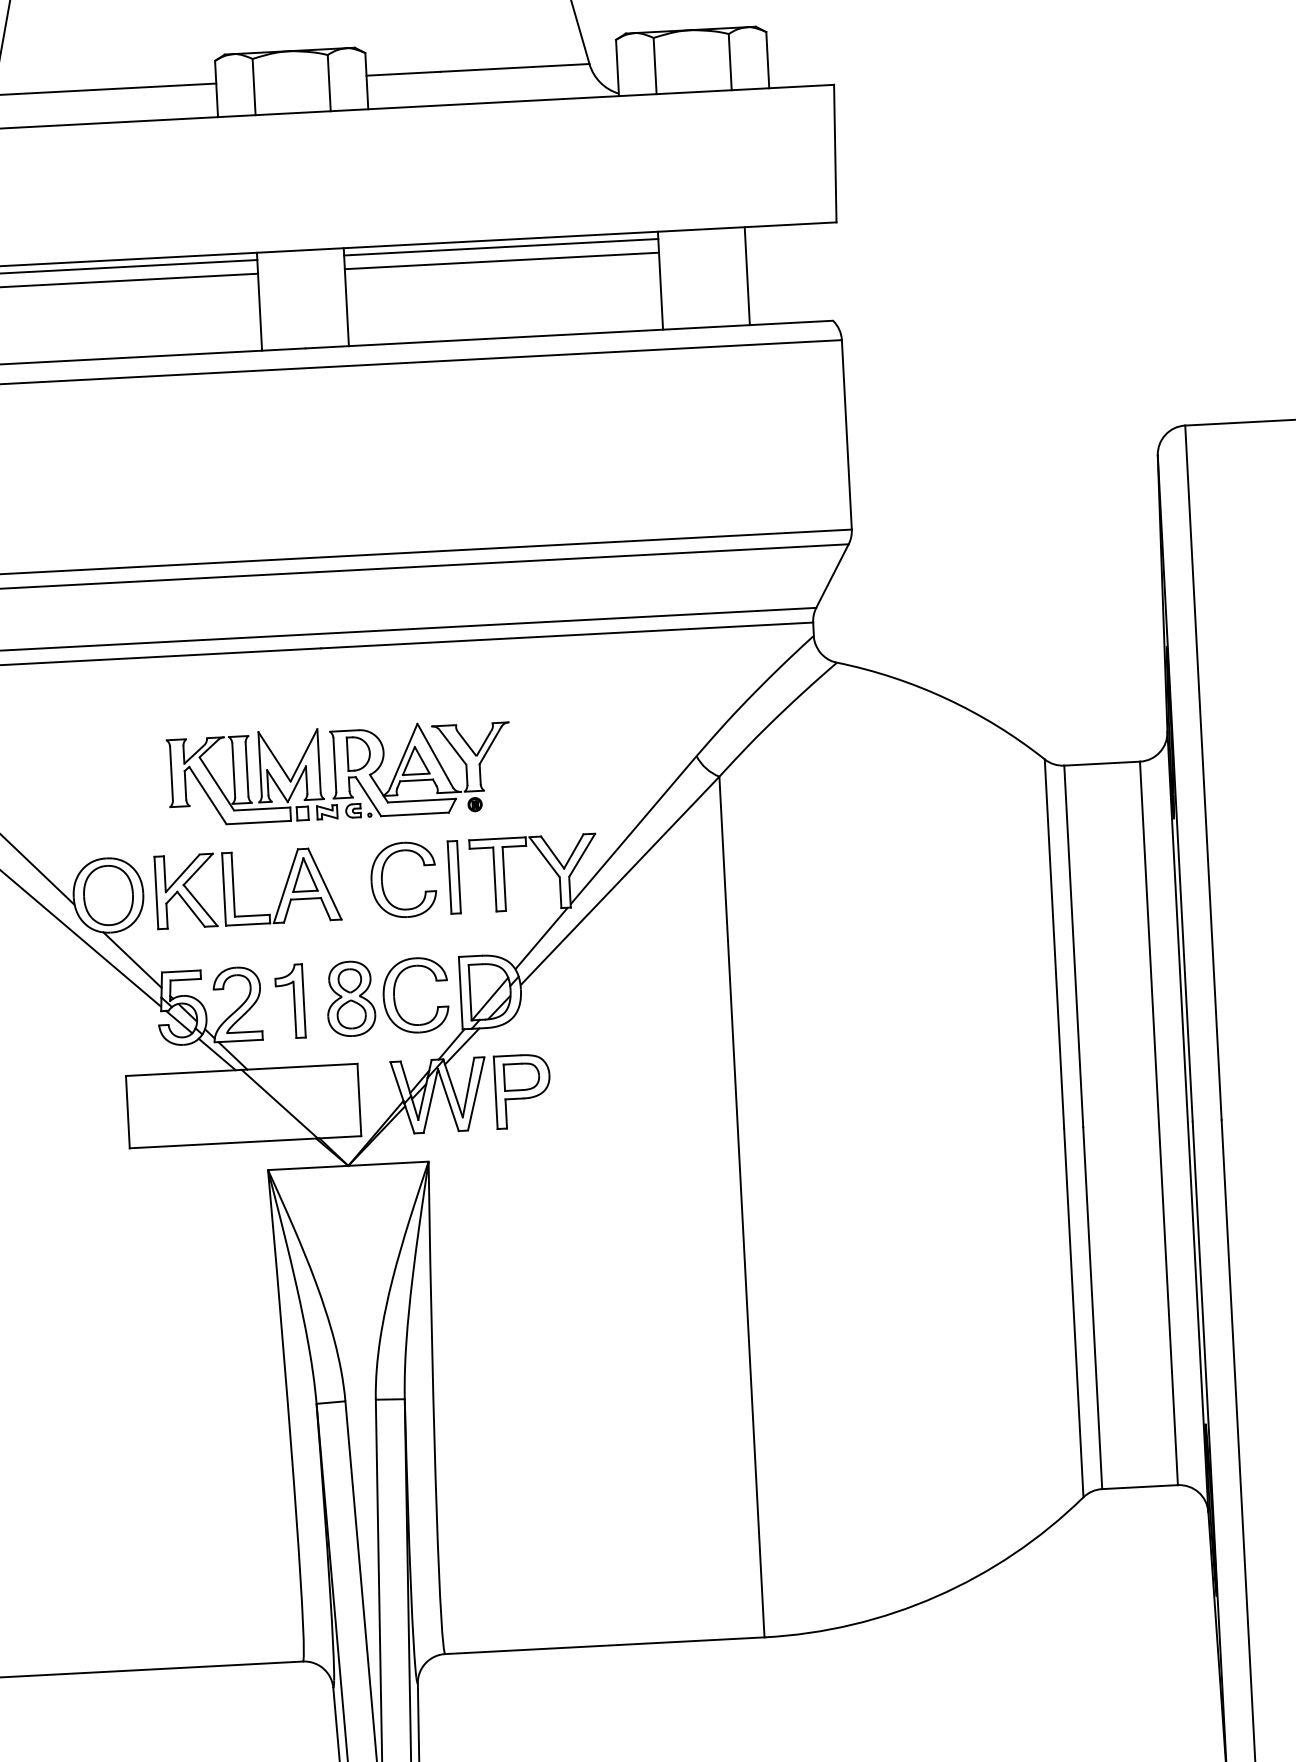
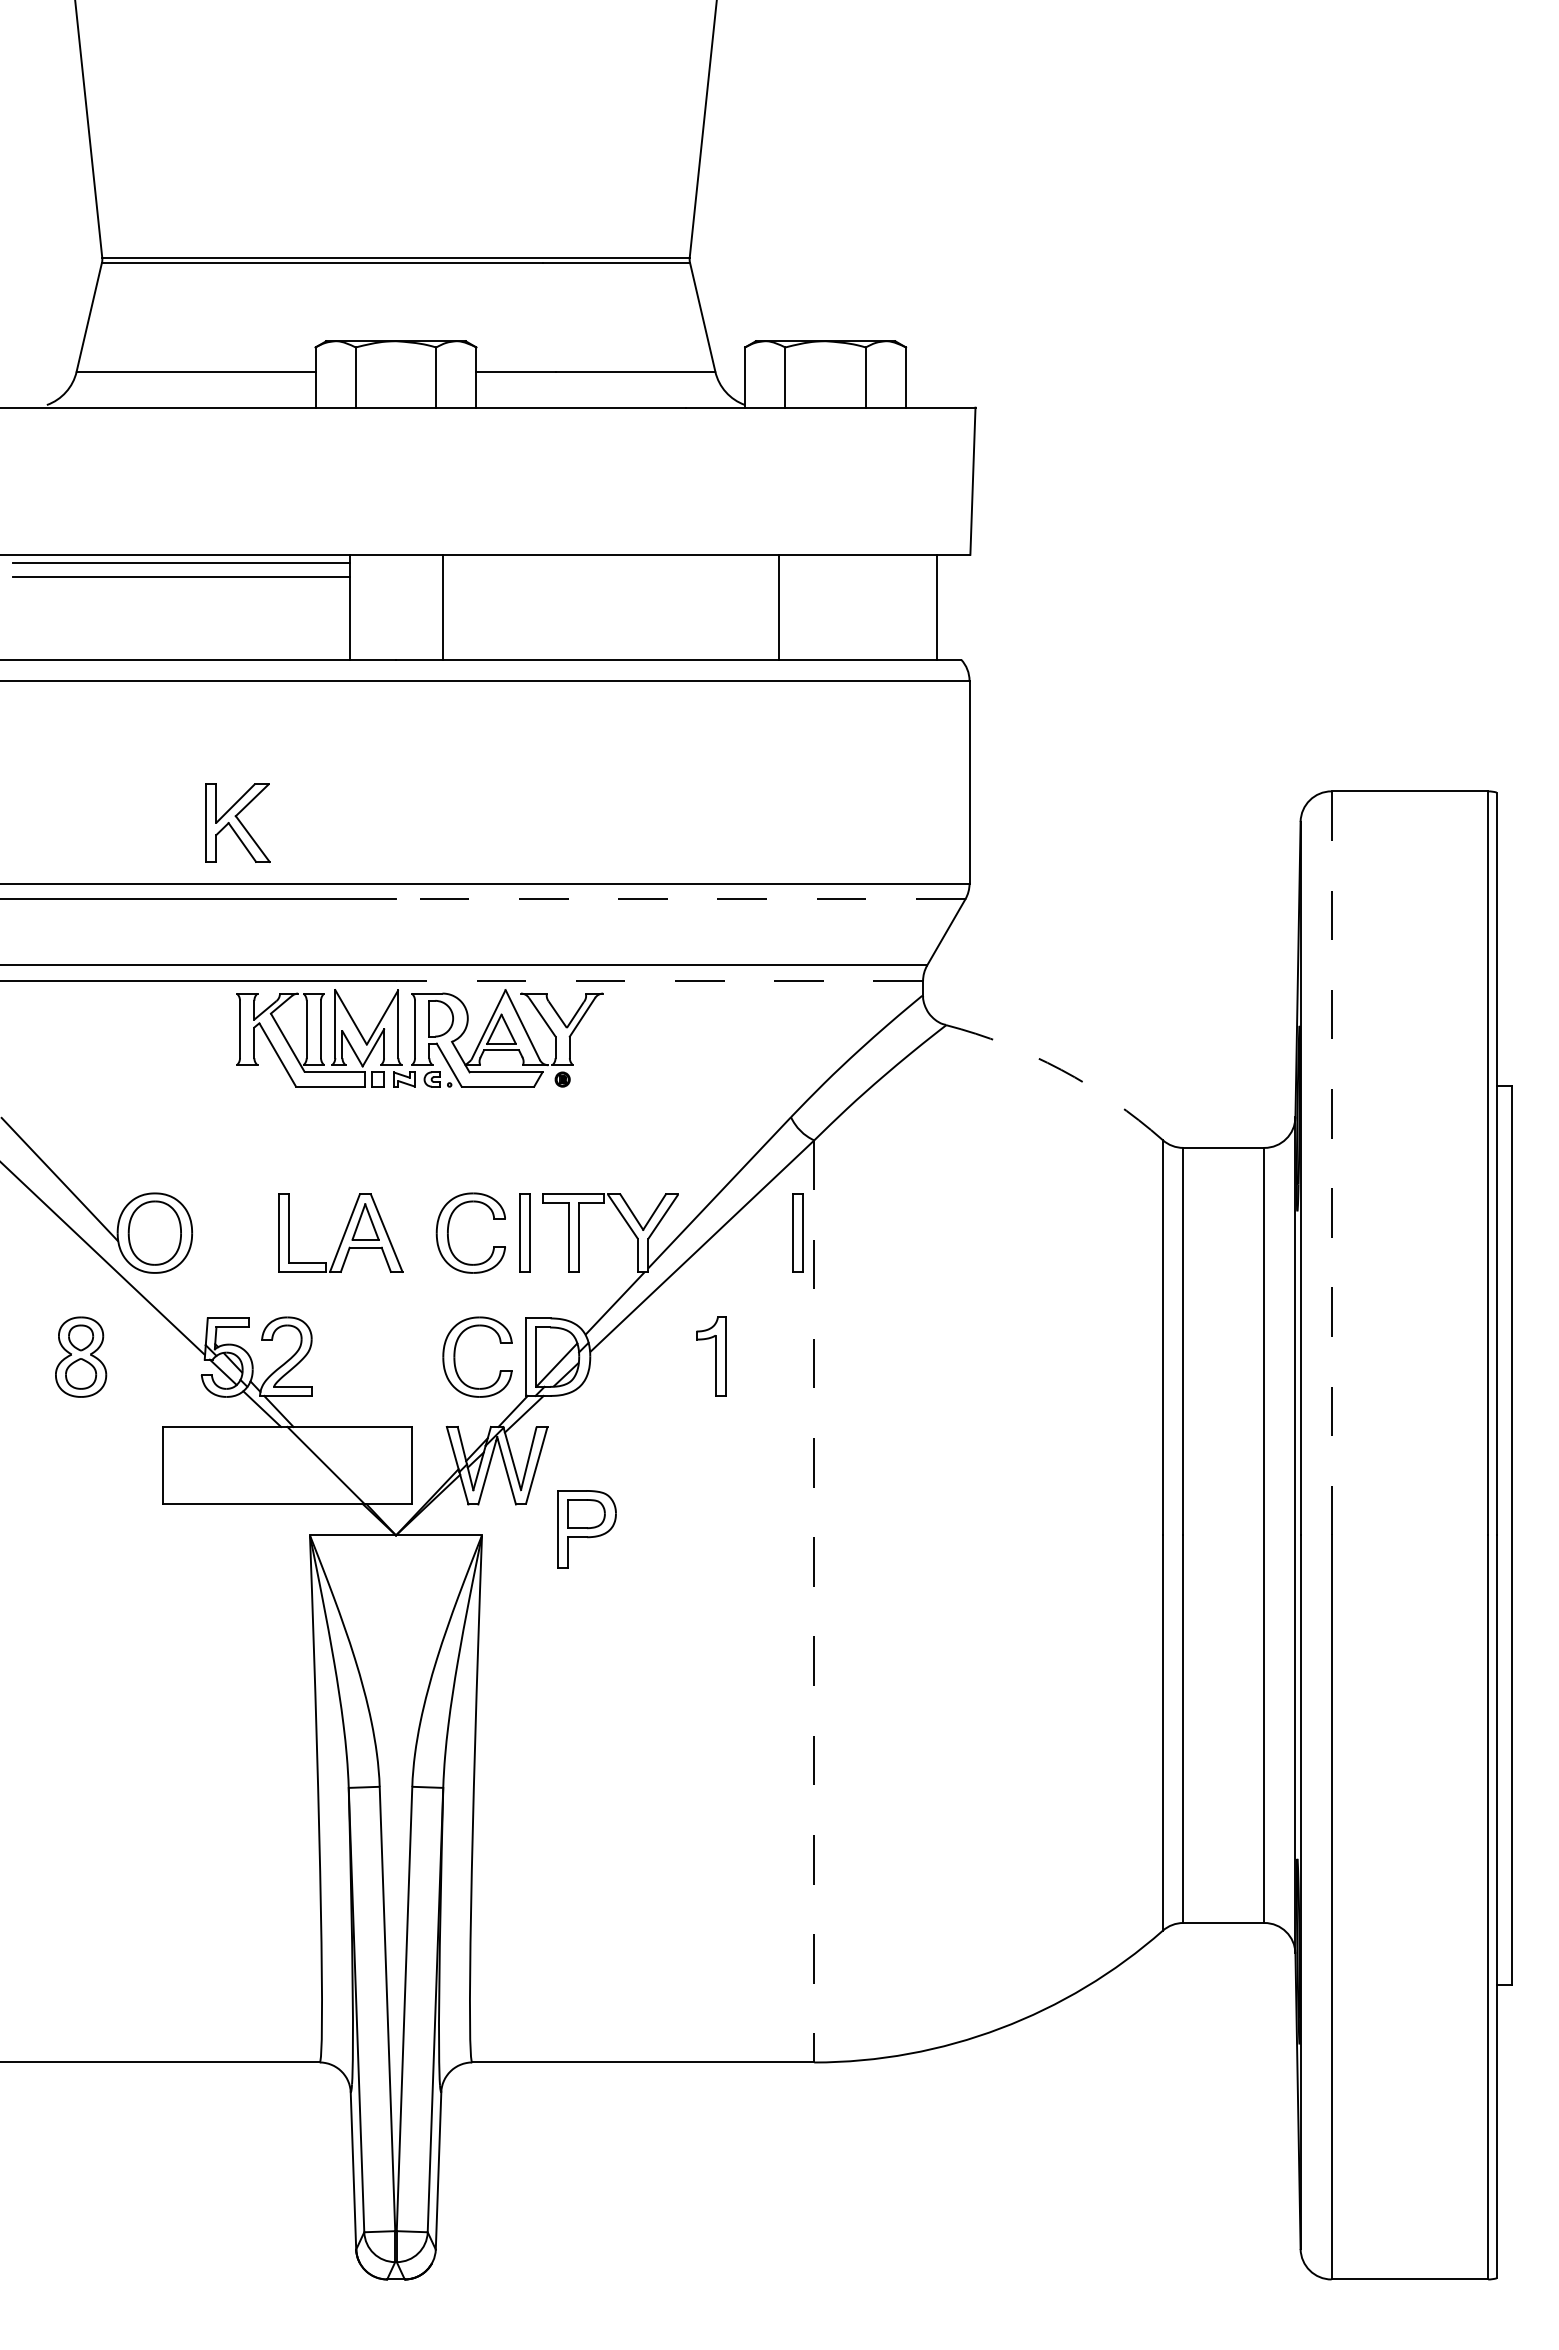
line: (500, 247) -> (610, 562), removed
line: (501, 261) -> (610, 577), removed
line: (747, 275) -> (937, 606), moved
line: (582, 558) -> (680, 899), solid -> dashed
line: (567, 635) -> (659, 981), solid -> dashed
arc: (946, 698) -> (1061, 1069), solid -> dashed
line: (1203, 772) -> (1331, 1163), solid -> dashed
part: (339, 773) -> (419, 1038), moved
part: (708, 863) -> (797, 1232), added
part: (185, 890) -> (237, 822), moved
line: (132, 960) -> (176, 1303), removed
part: (351, 998) -> (81, 1356), moved
part: (290, 1001) -> (711, 1356), moved
part: (522, 1091) -> (586, 1529), moved
line: (742, 1207) -> (814, 1601), solid -> dashed

